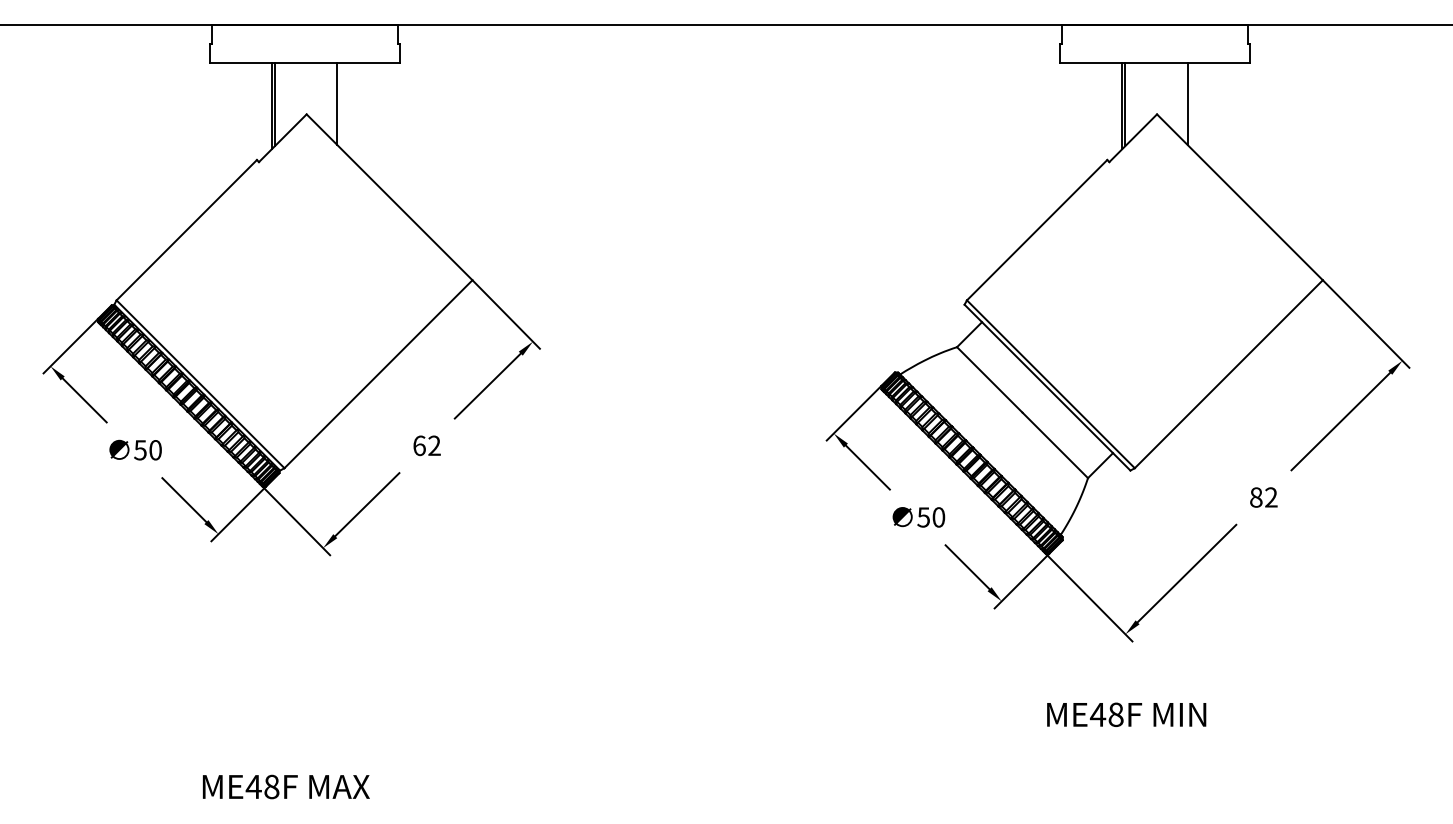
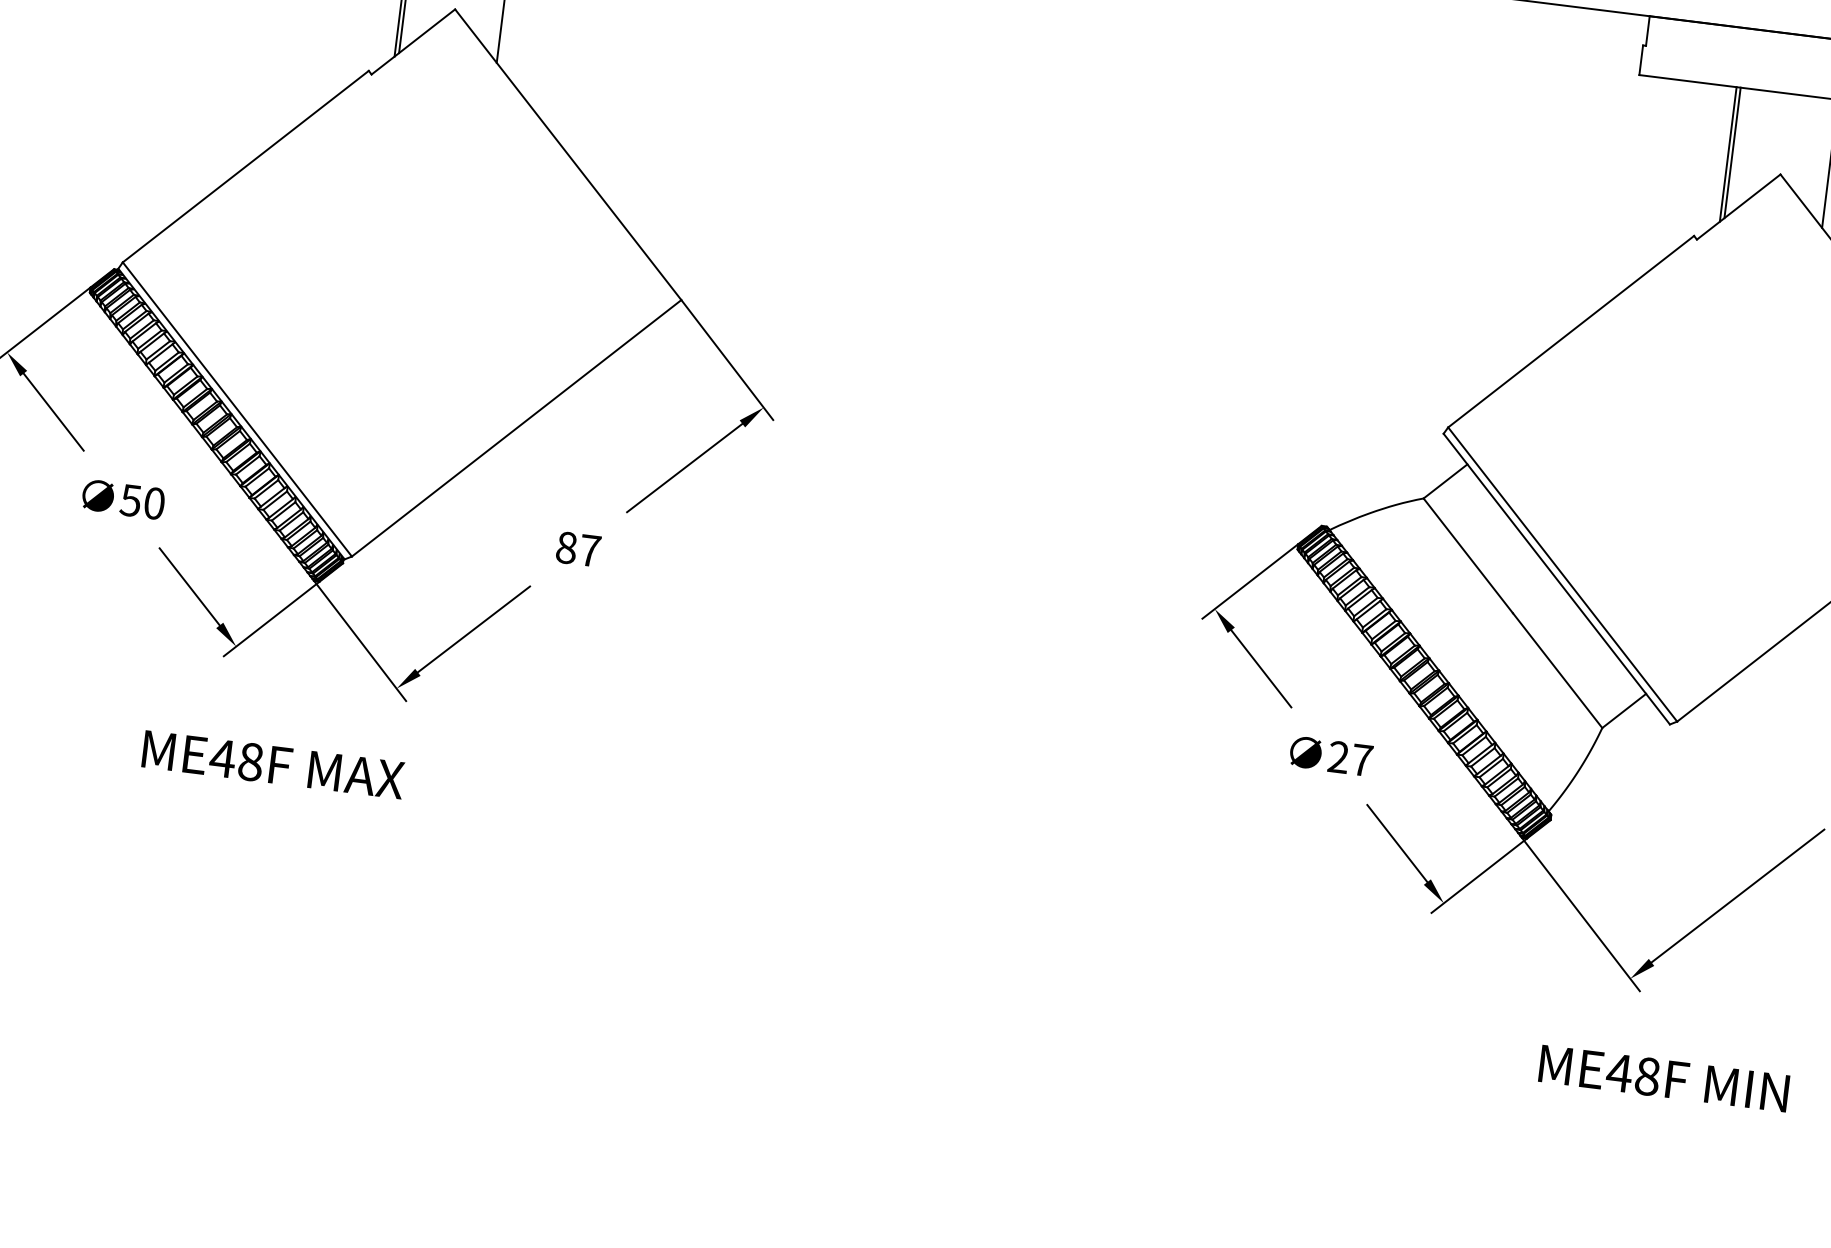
text: (426, 445) -> (577, 548), 62 -> 87
text: (931, 517) -> (1350, 758), 50 -> 27
text: (1126, 714) -> (1663, 1078), moved
text: (286, 786) -> (273, 764), moved

